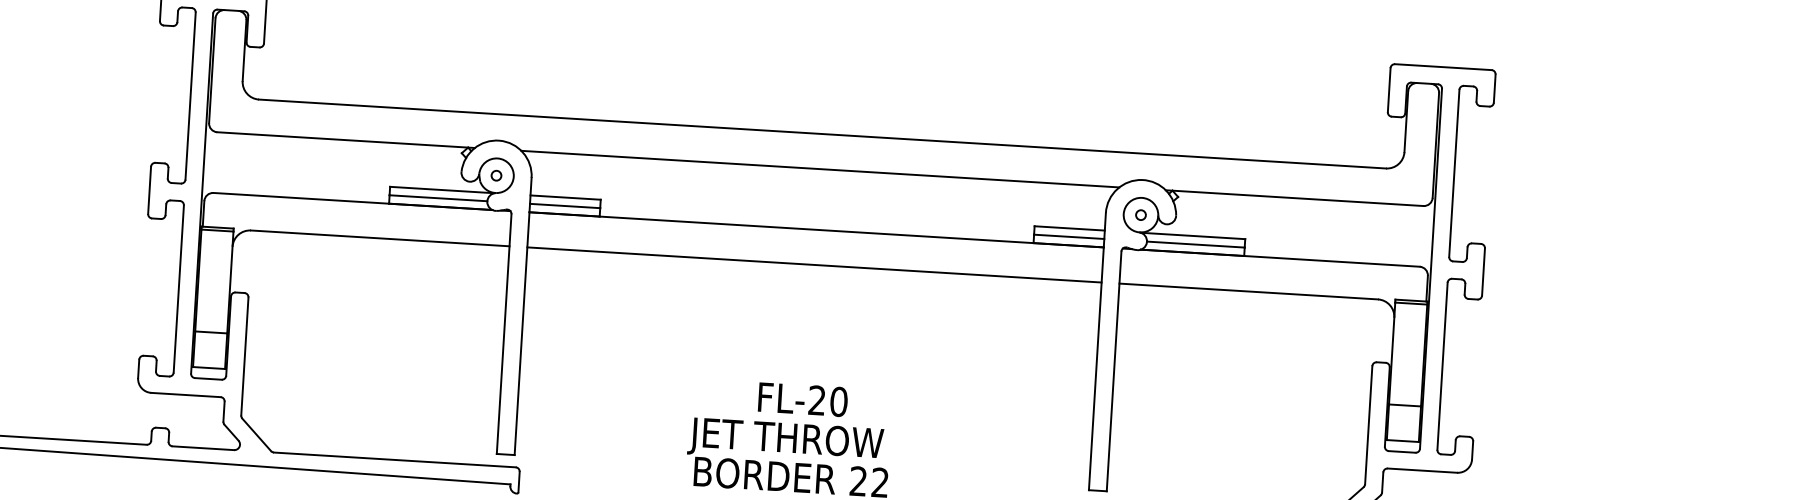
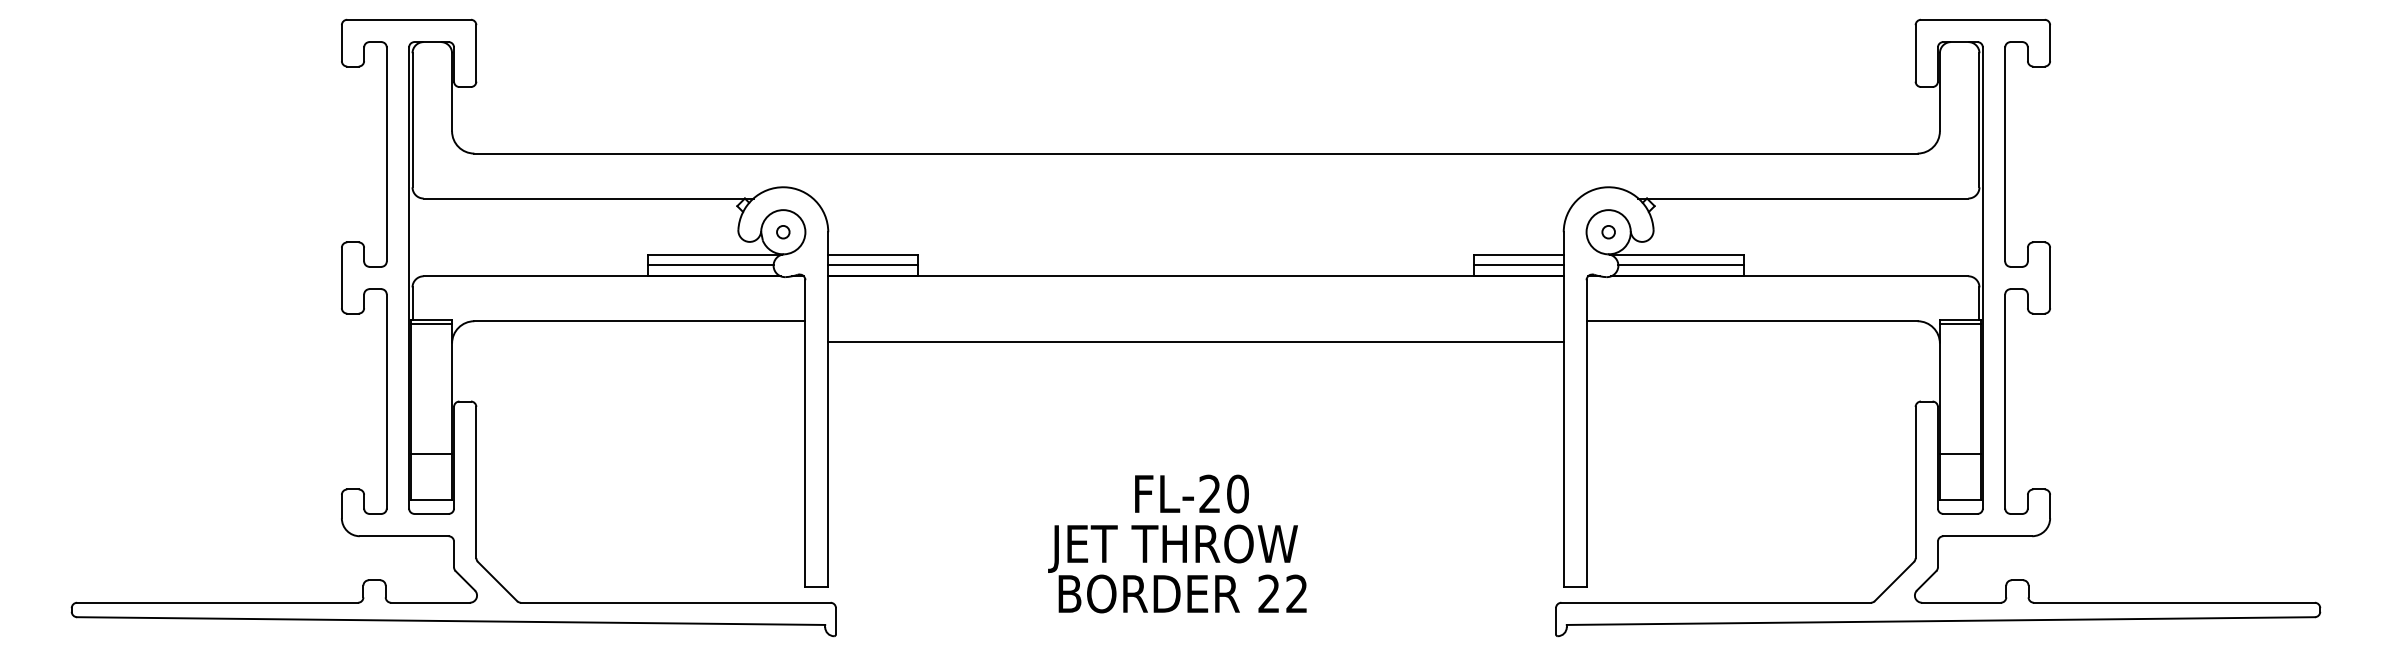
line: (819, 169) -> (1195, 198), removed
line: (814, 265) -> (1195, 342), moved

